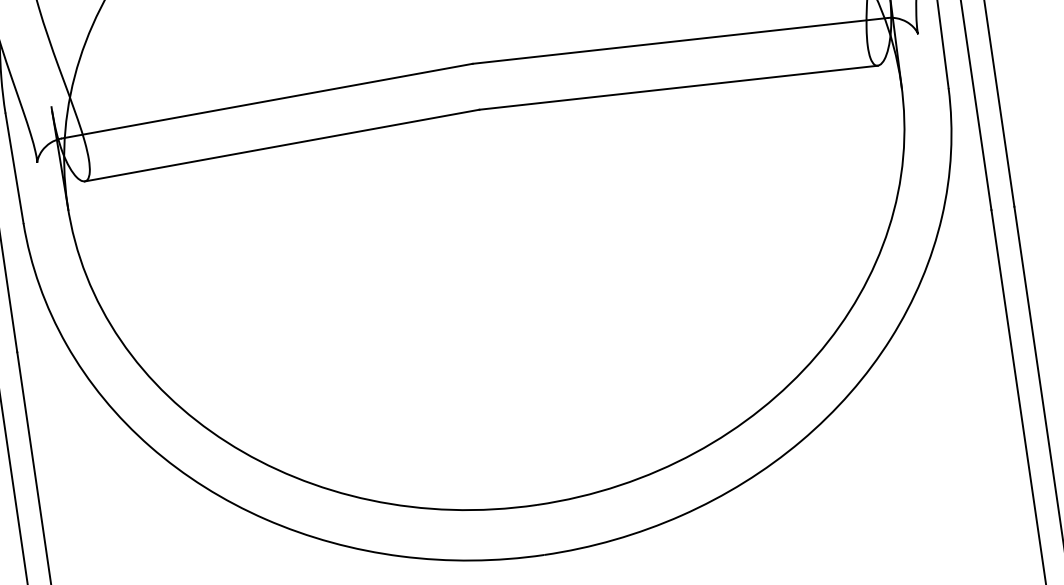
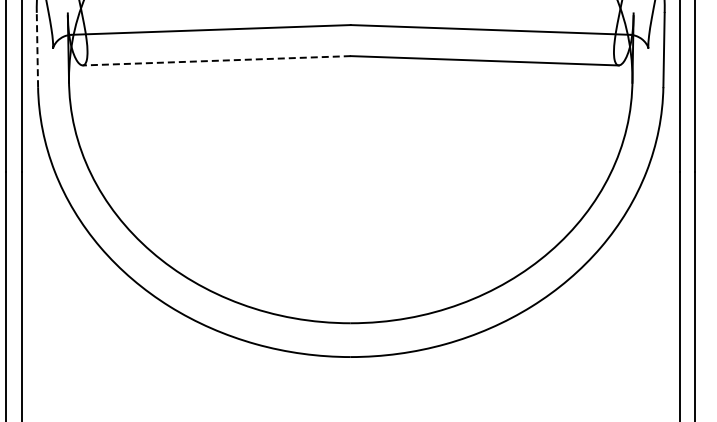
line: (281, 145) -> (216, 60), solid -> dashed
line: (14, 167) -> (37, 49), solid -> dashed

